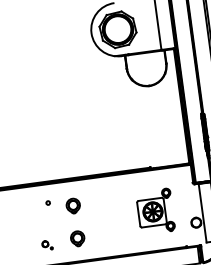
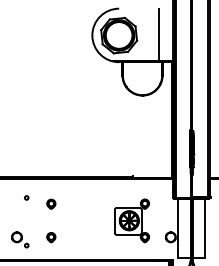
part: (73, 205) -> (51, 203), size x0.62
part: (78, 238) -> (51, 237), size x0.62
part: (47, 245) -> (20, 239), size x1.67

